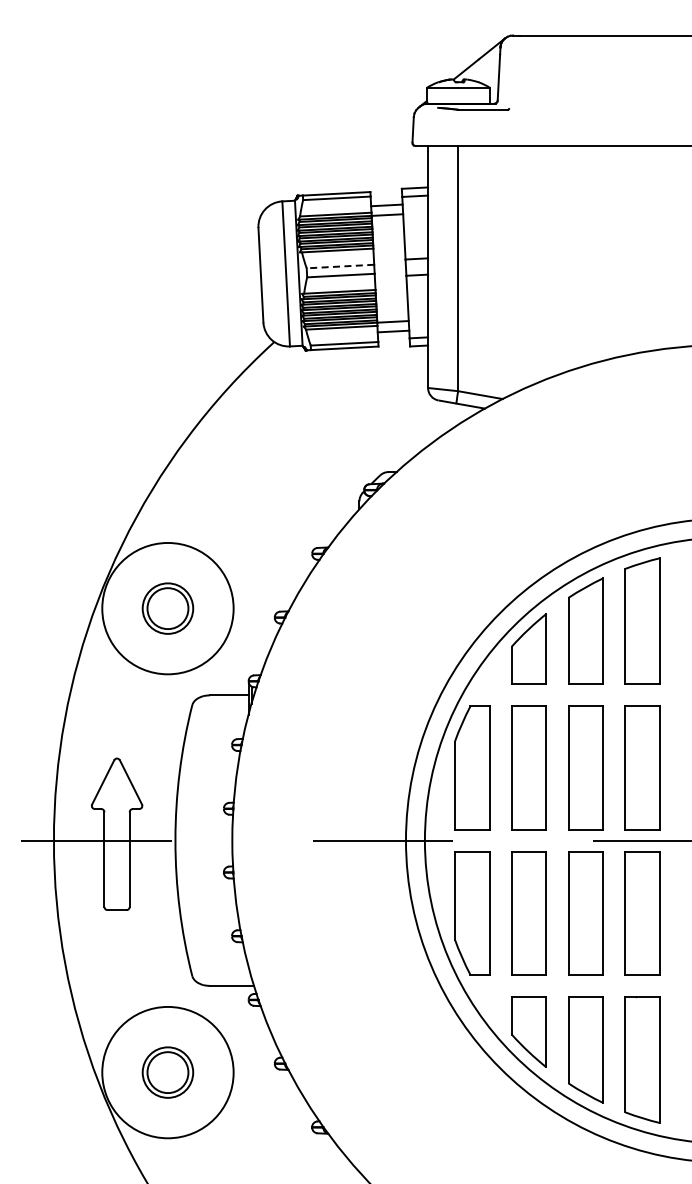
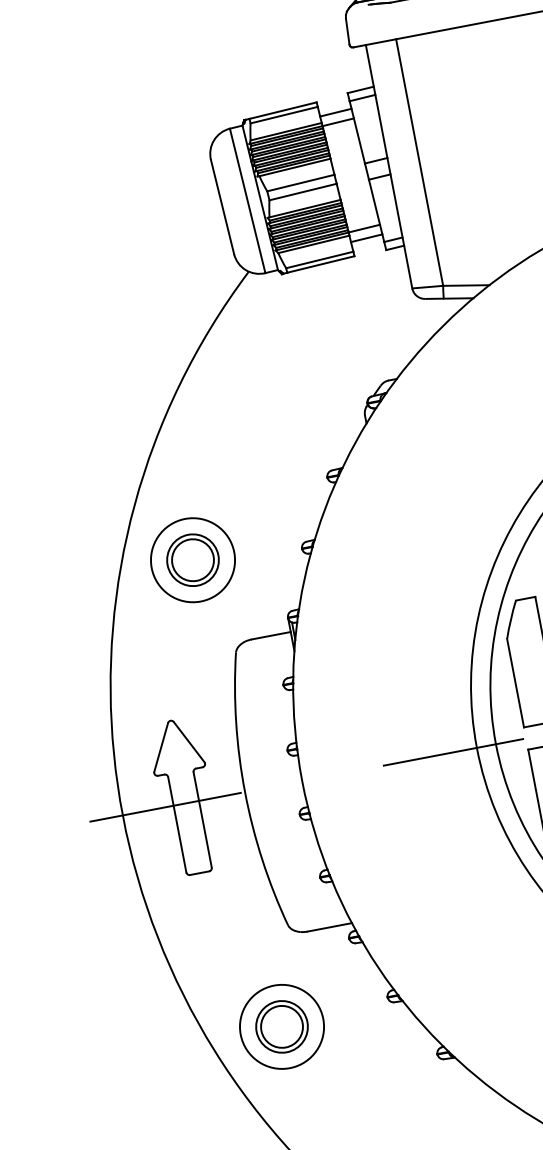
line: (340, 266) -> (300, 183), dashed -> solid
circle: (167, 608) -> (192, 560), size x0.62
circle: (167, 1072) -> (281, 1026), size x0.62

